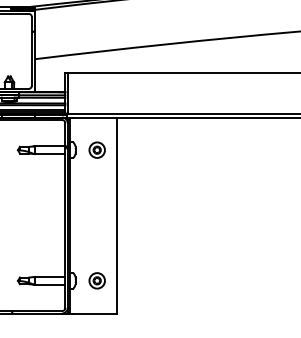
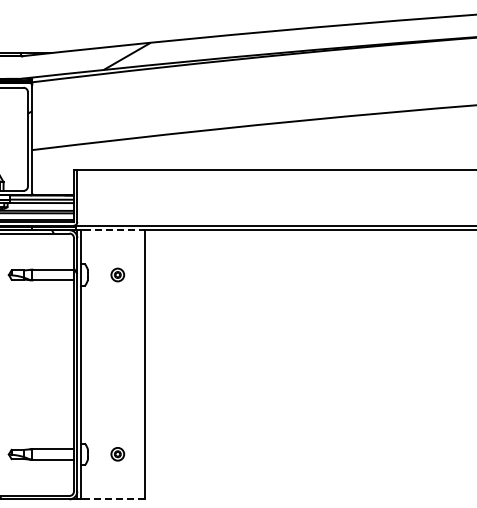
line: (94, 117) -> (114, 230), solid -> dashed
part: (97, 149) -> (117, 274), size x0.6
part: (97, 280) -> (117, 453), size x0.6
line: (94, 313) -> (113, 499), solid -> dashed

